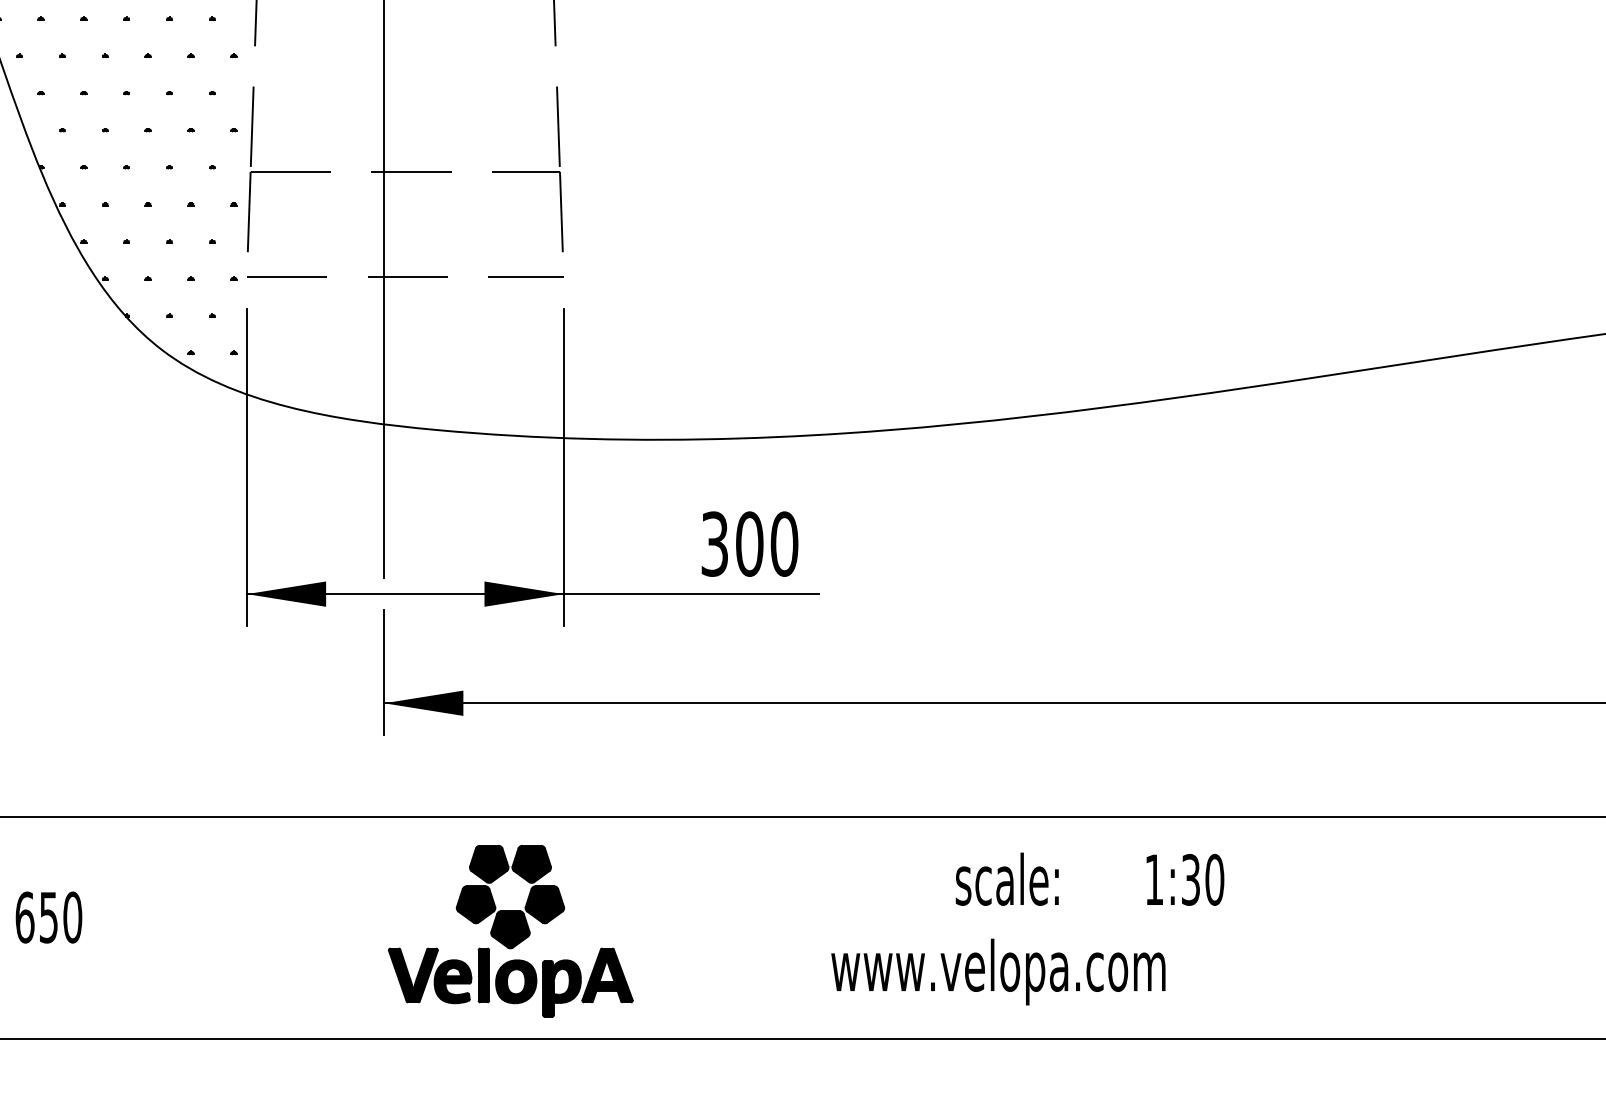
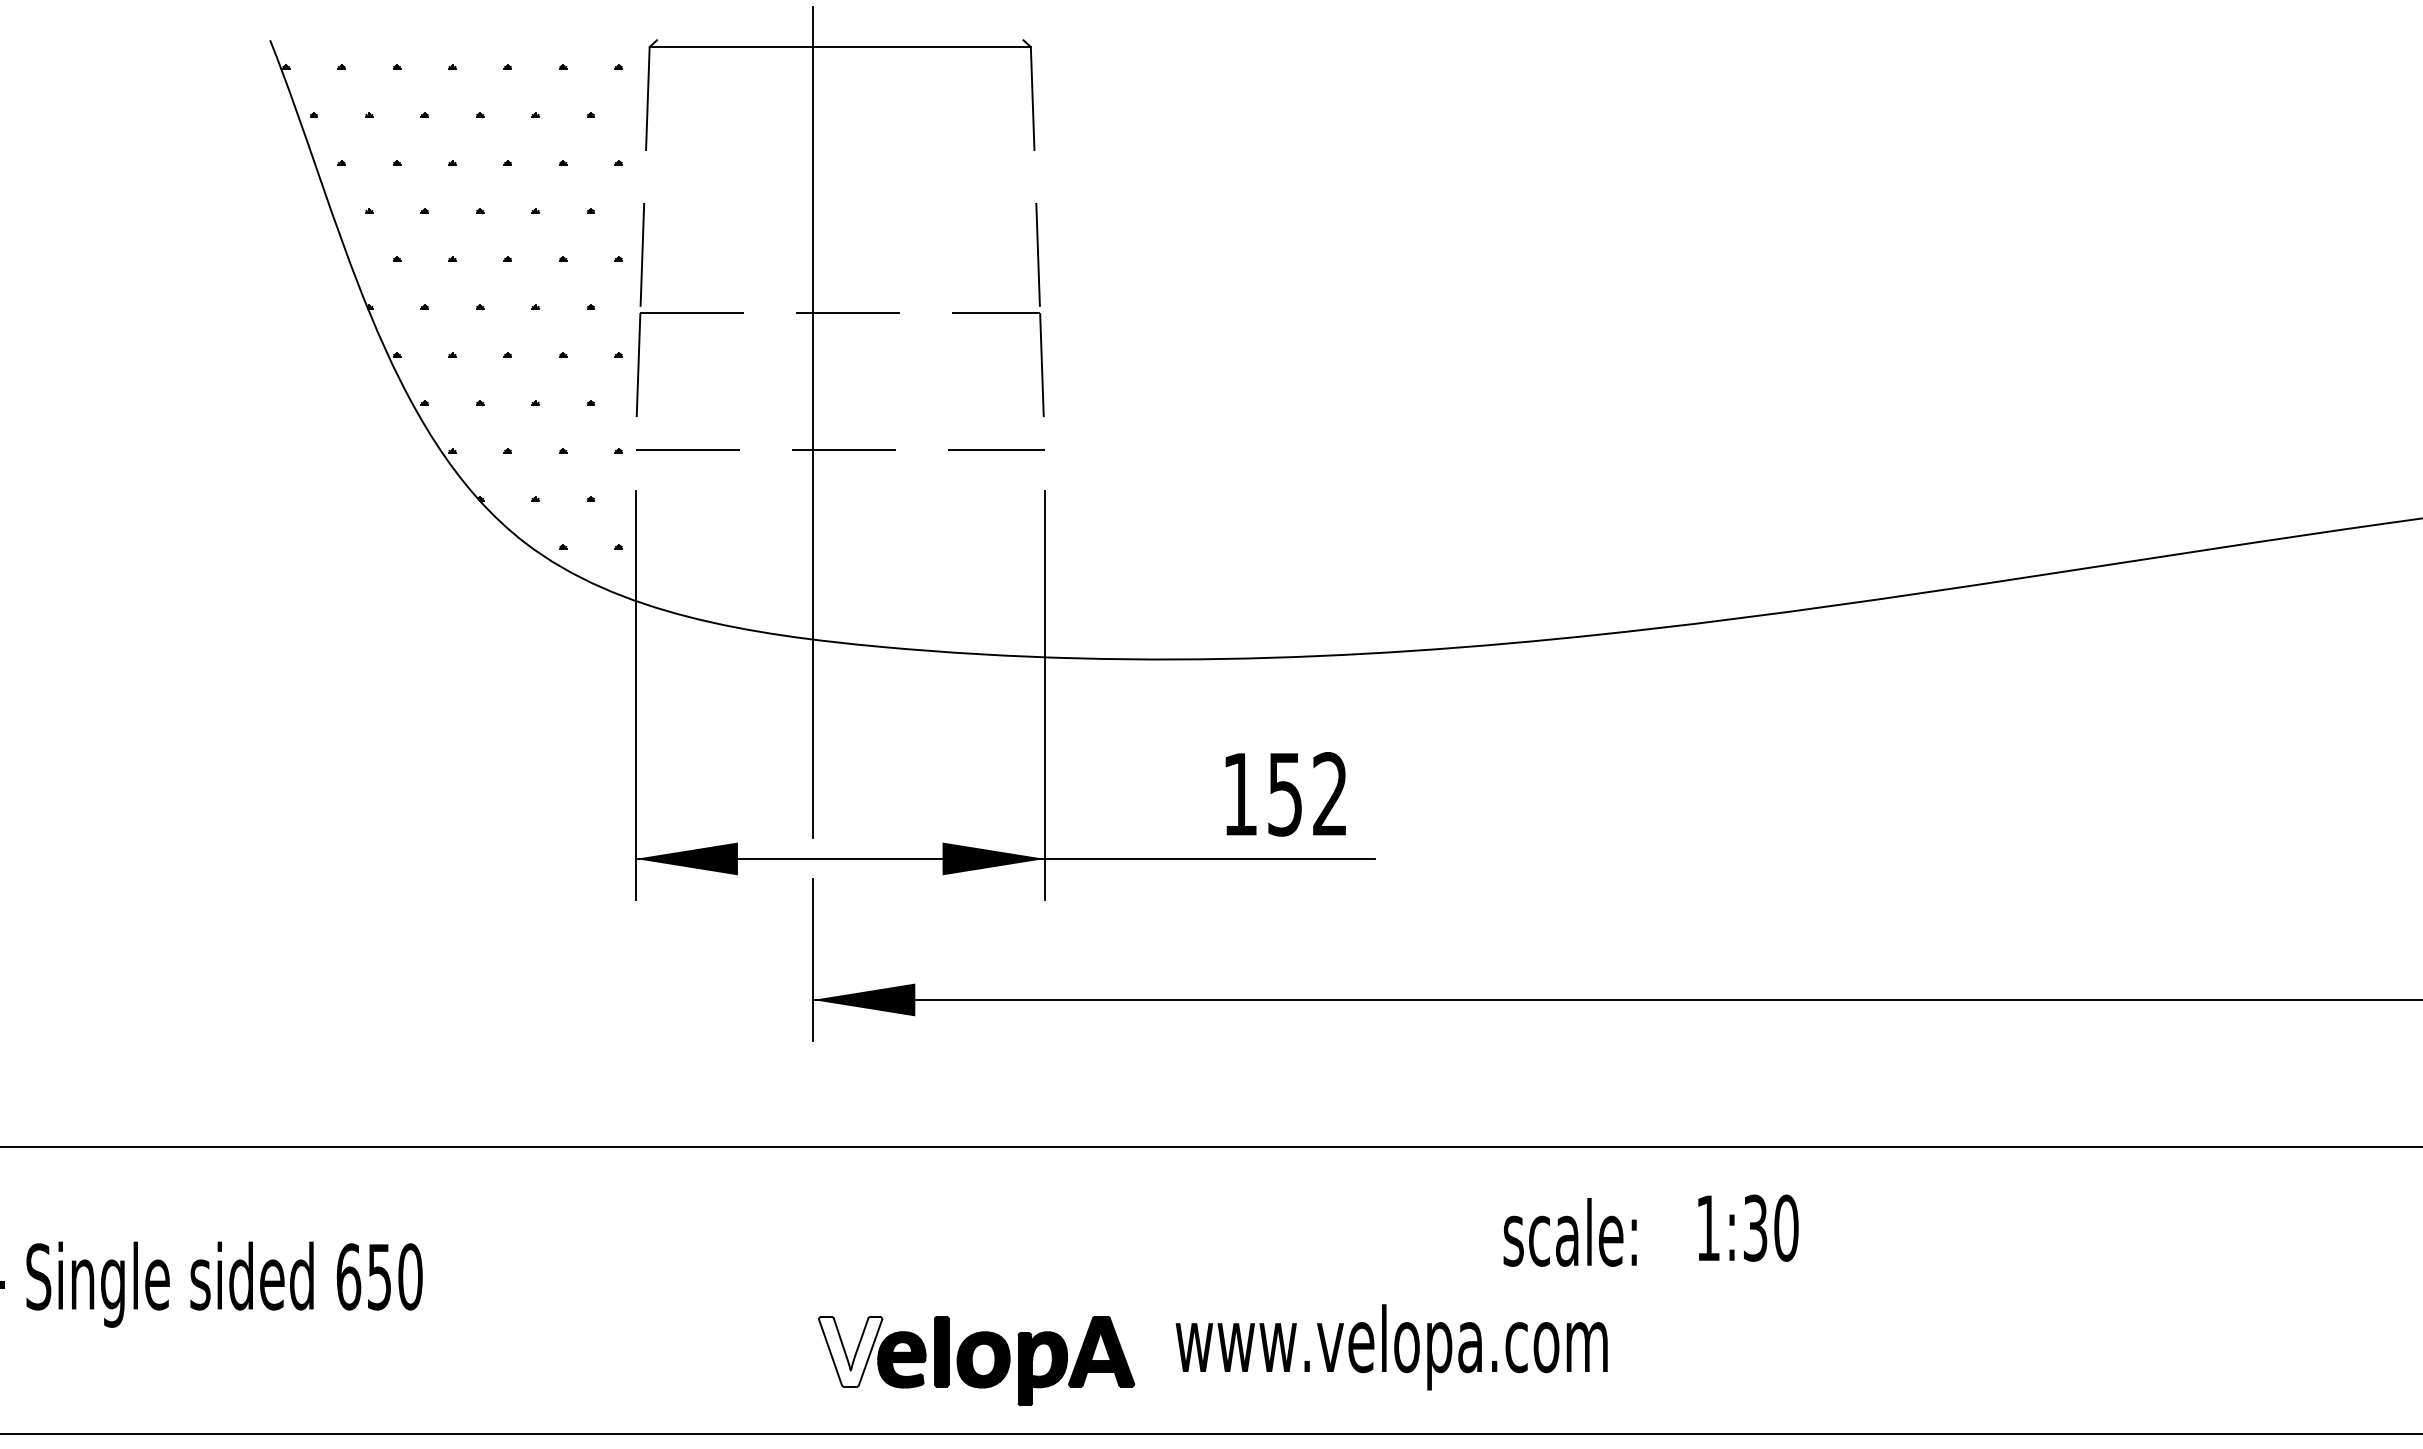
text: (749, 544) -> (1285, 794), 300 -> 152
text: (1006, 879) -> (1569, 1232), moved
text: (1185, 879) -> (1748, 1227), moved
part: (510, 911) -> (976, 1268), removed
text: (998, 972) -> (1391, 1347), moved
fill: (413, 975) -> (850, 1351), removed

